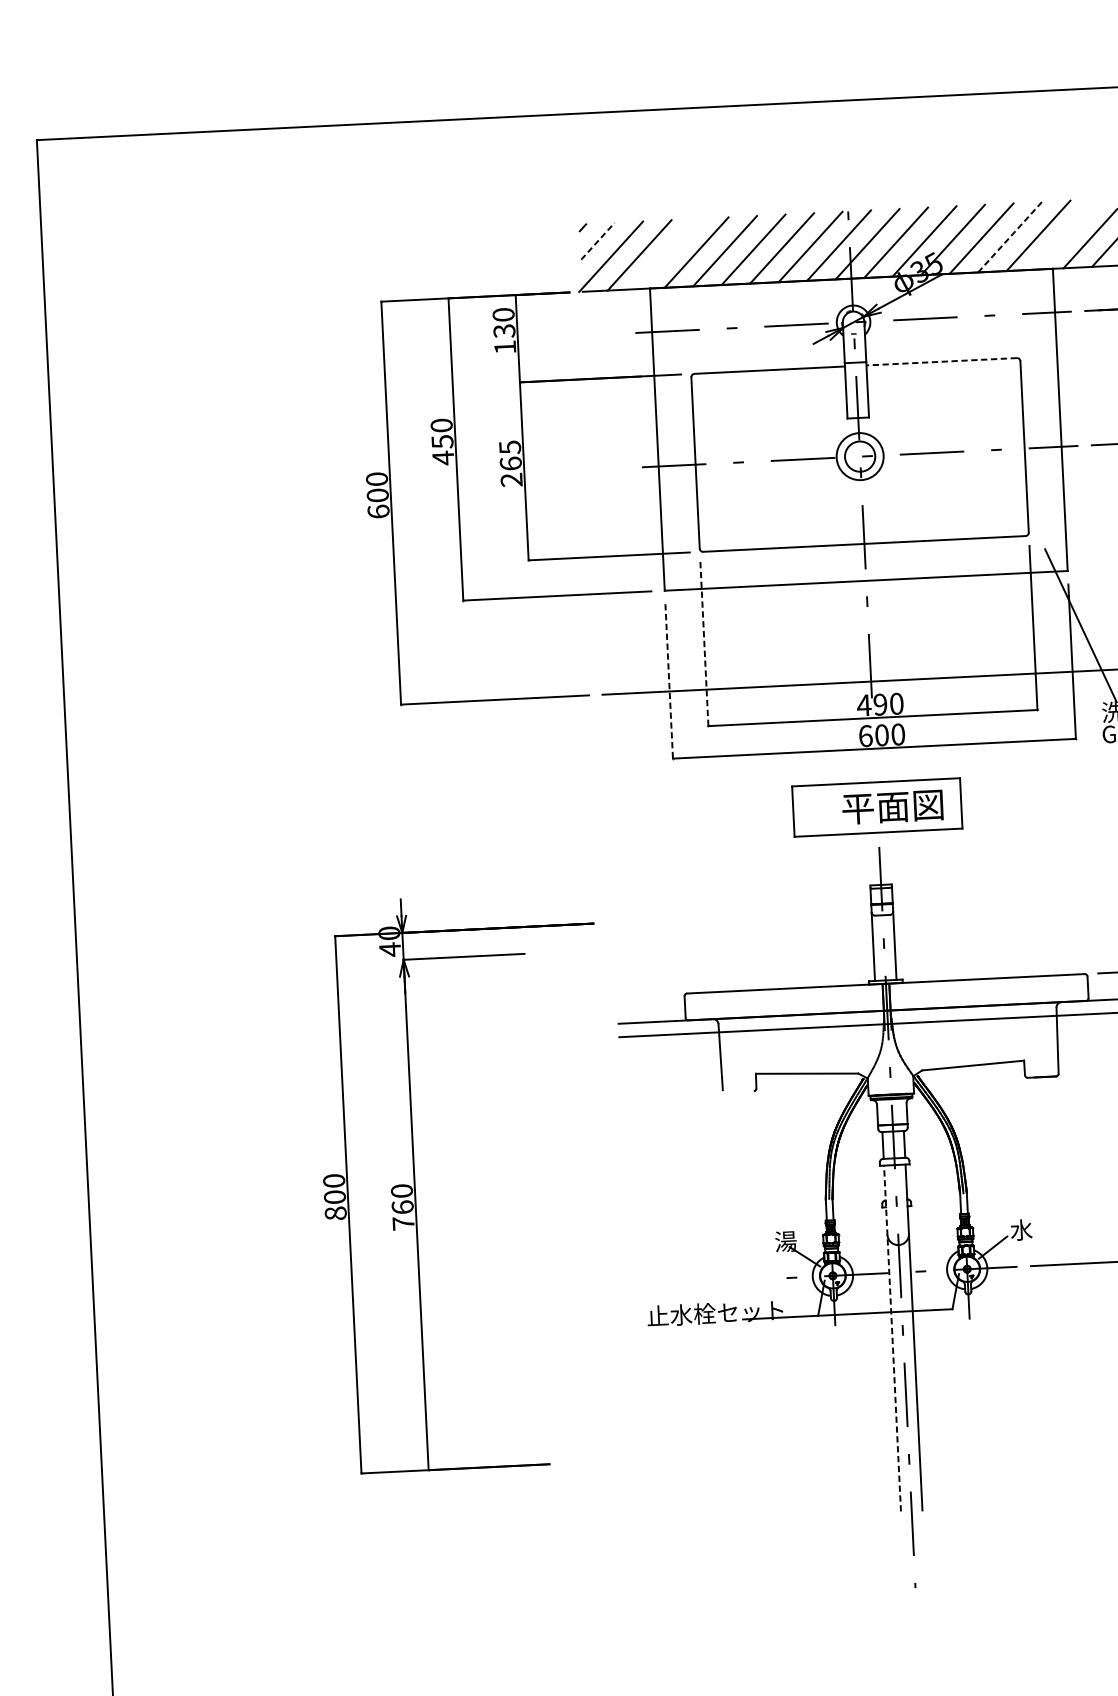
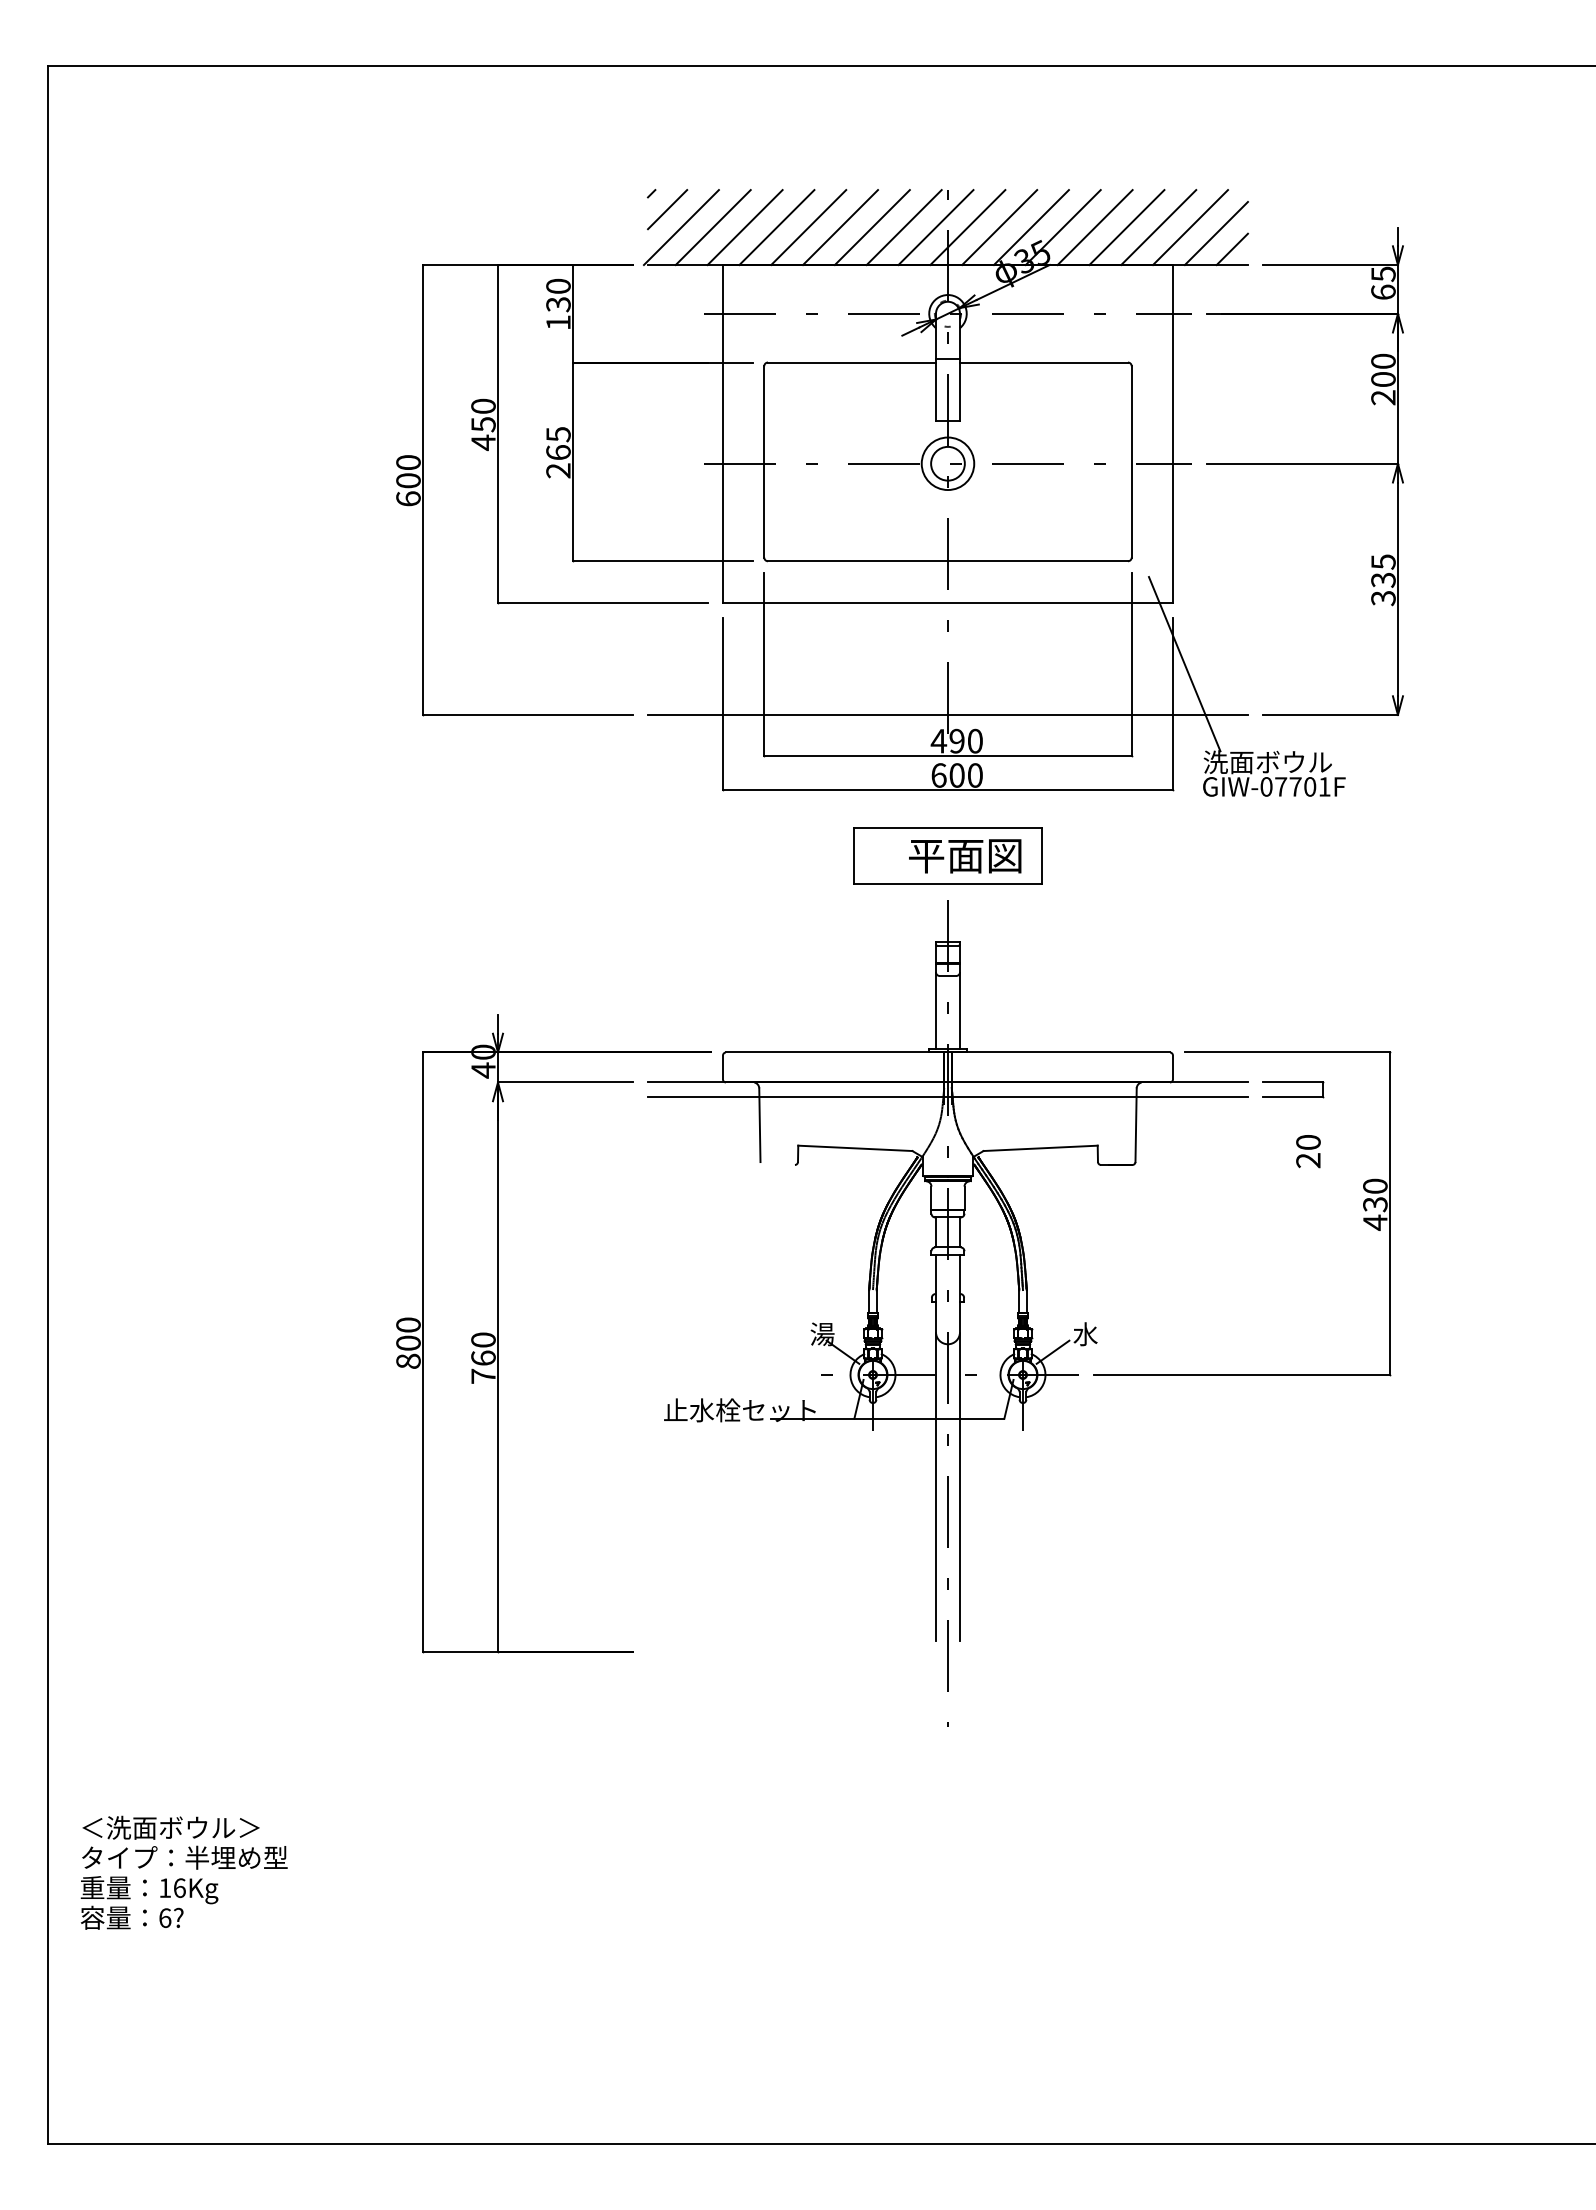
line: (1066, 234) -> (1190, 227), added
line: (1010, 237) -> (1127, 227), dashed -> solid
line: (597, 241) -> (667, 209), dashed -> solid
line: (667, 253) -> (744, 227), added
line: (941, 361) -> (1043, 362), dashed -> solid
line: (704, 644) -> (764, 664), dashed -> solid
line: (669, 682) -> (723, 704), dashed -> solid
part: (415, 1184) -> (498, 1333), moved
line: (892, 1338) -> (935, 1447), dashed -> solid

